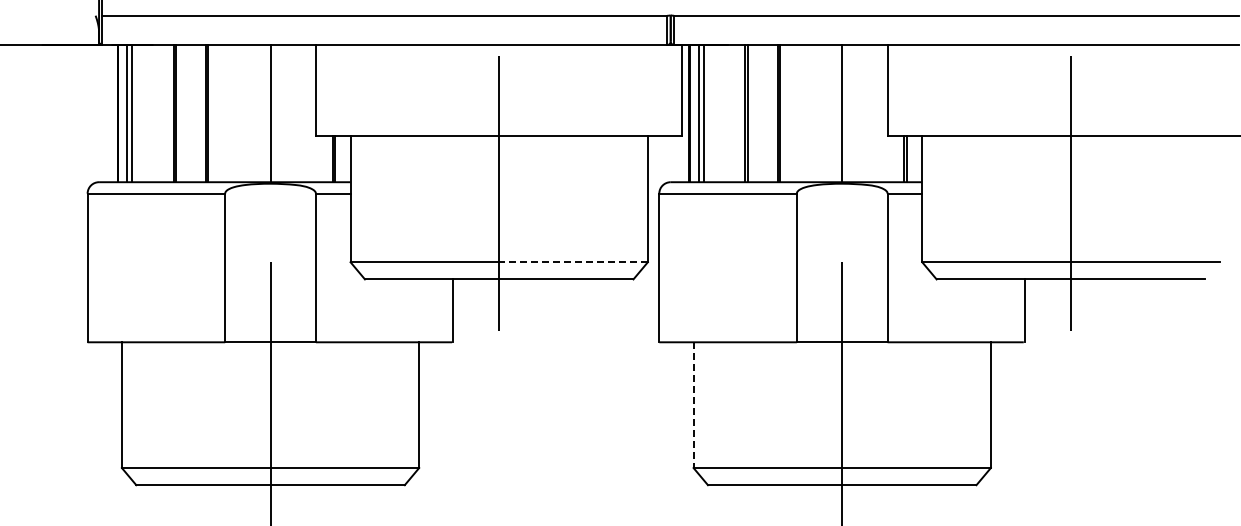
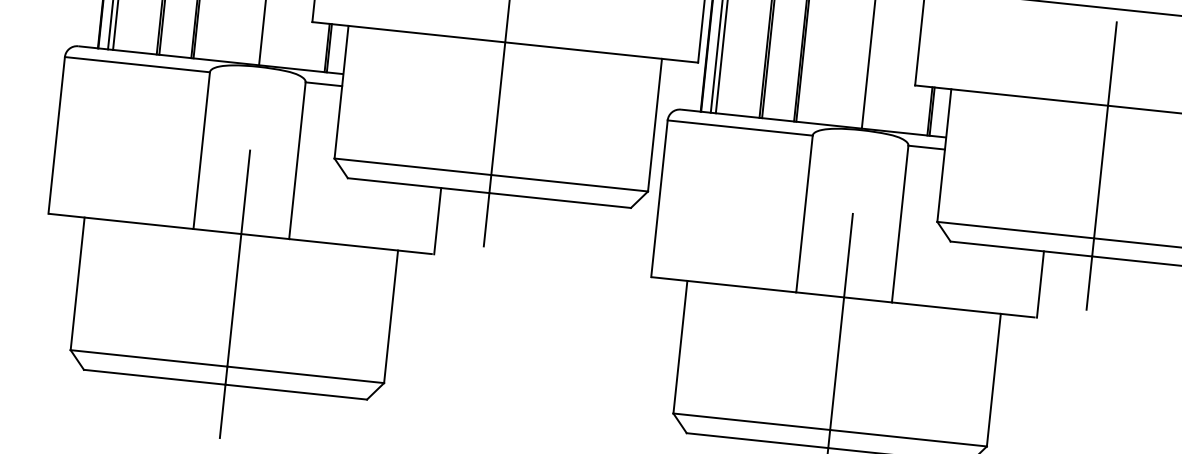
line: (573, 262) -> (569, 183), dashed -> solid
line: (693, 405) -> (680, 347), dashed -> solid

